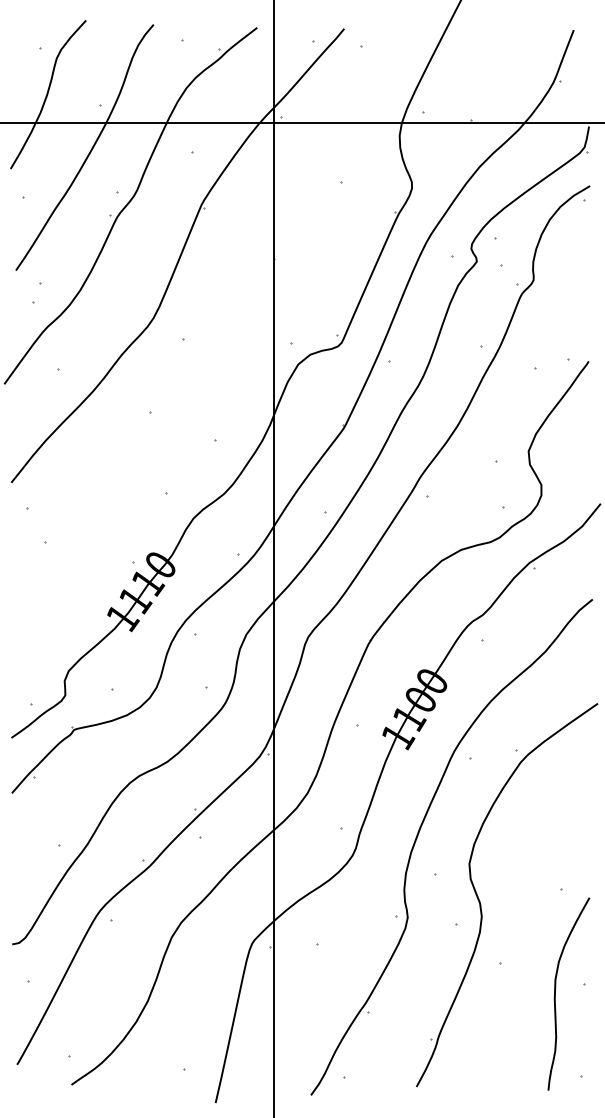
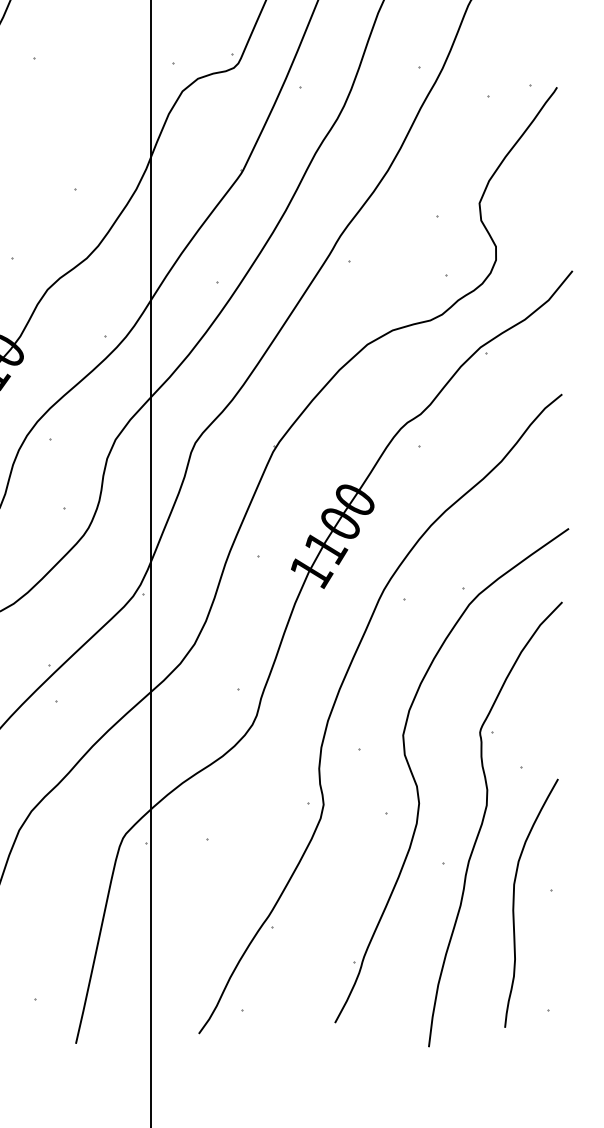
part: (532, 929) -> (484, 819), added

